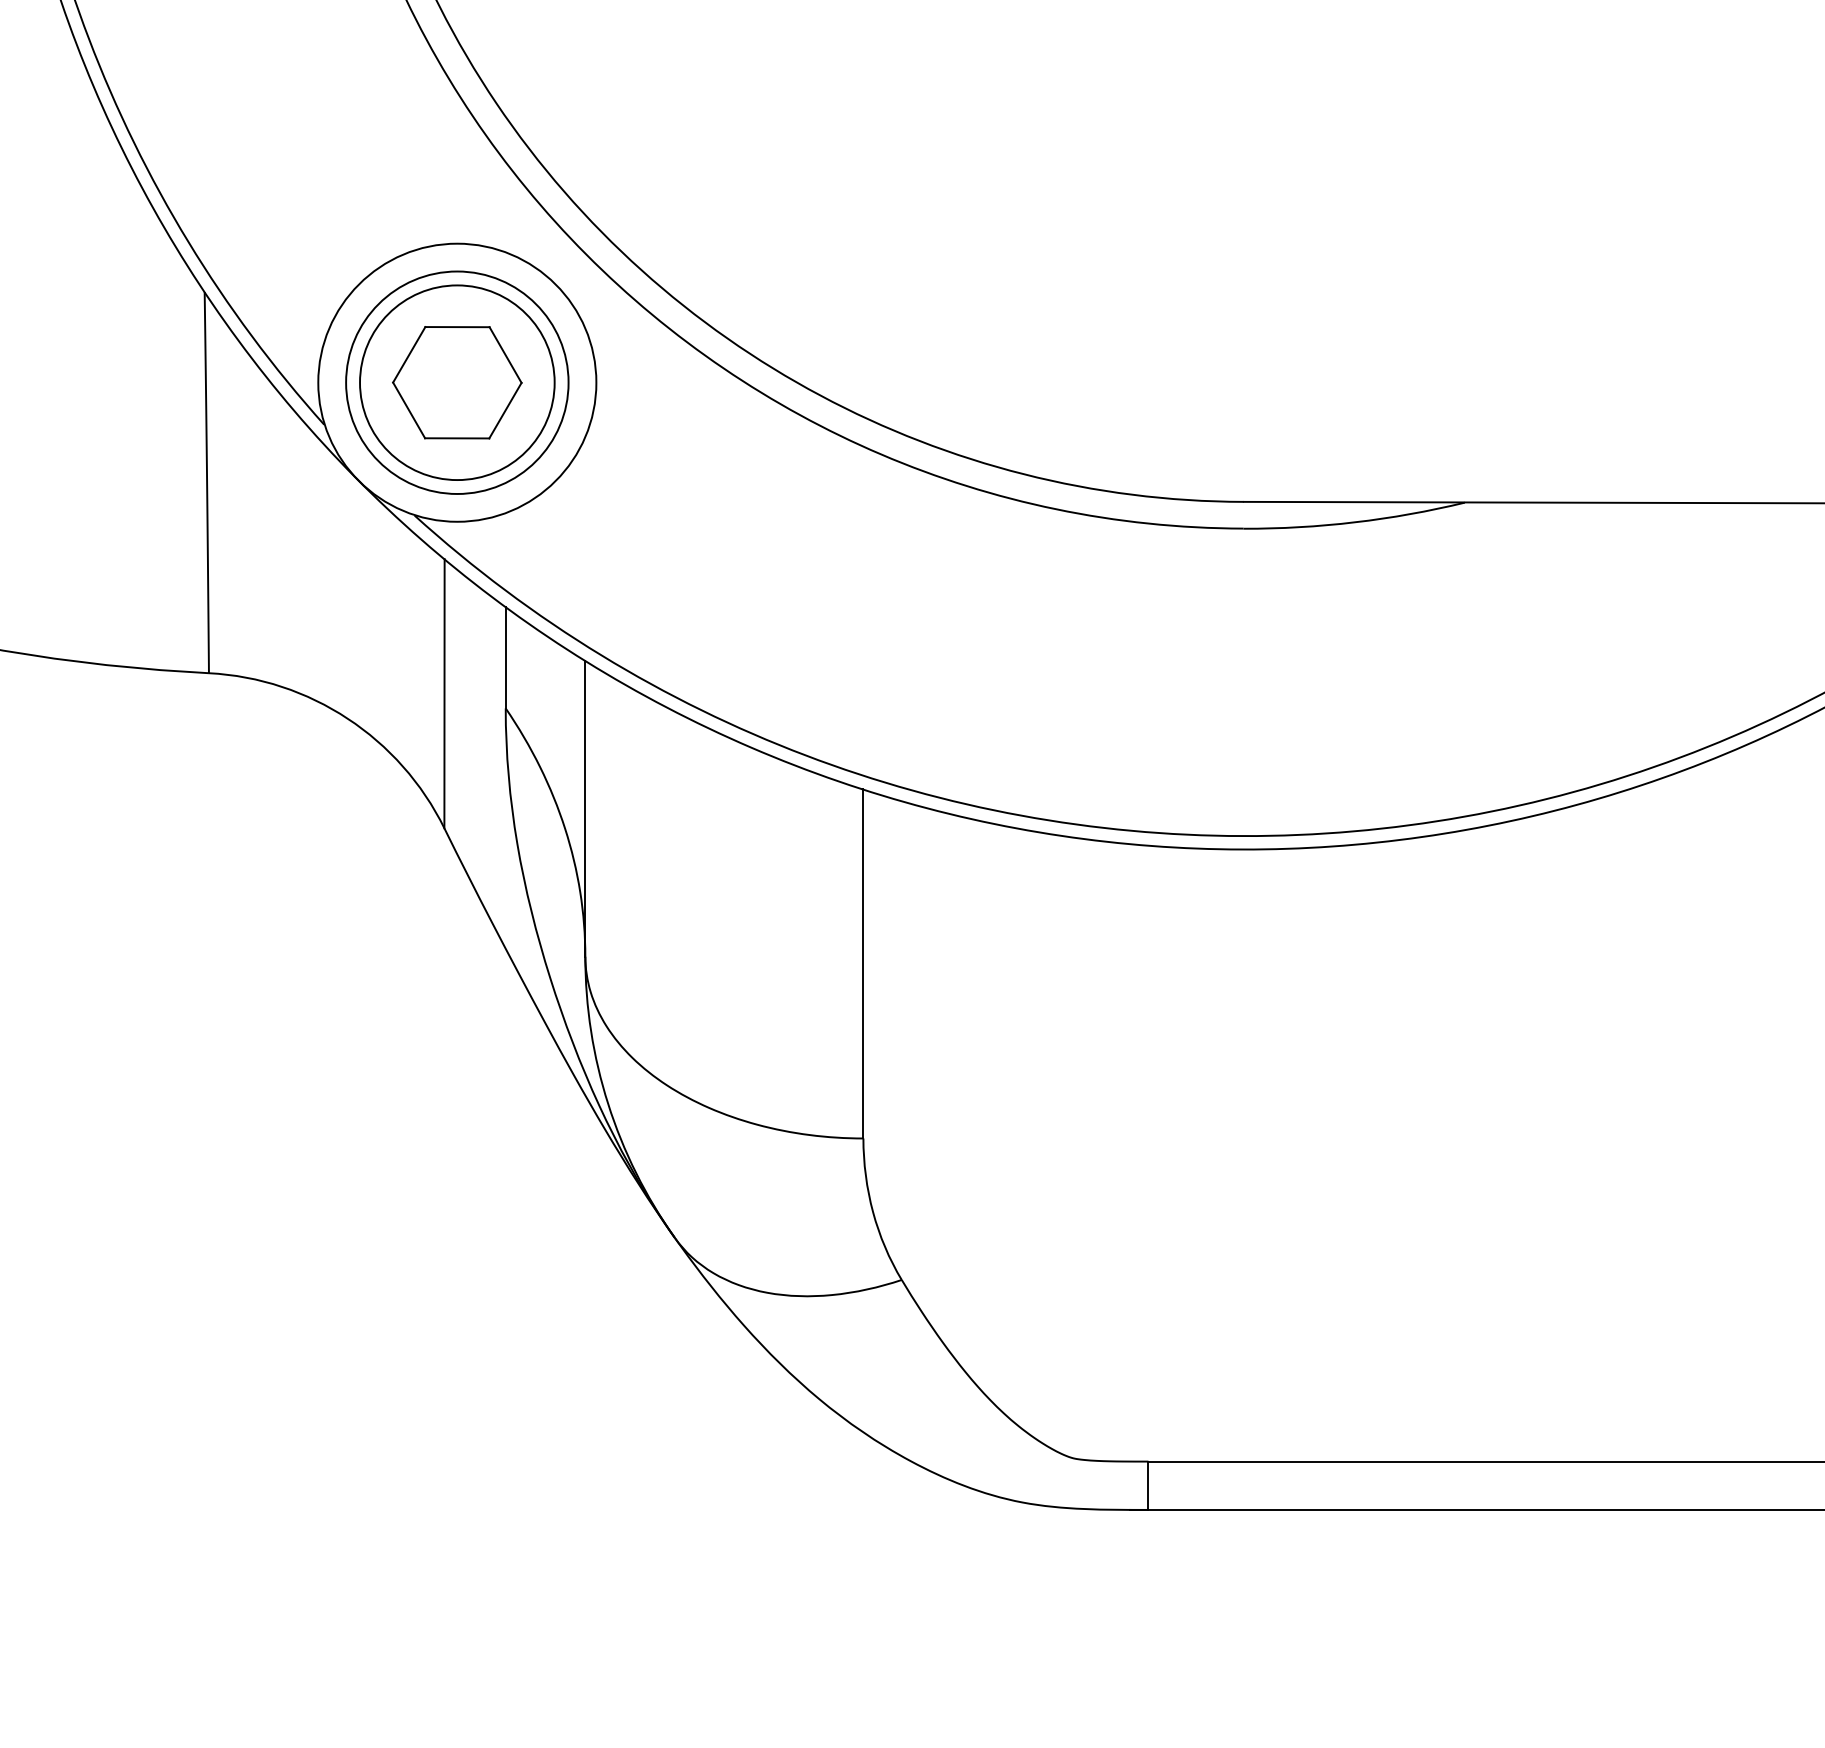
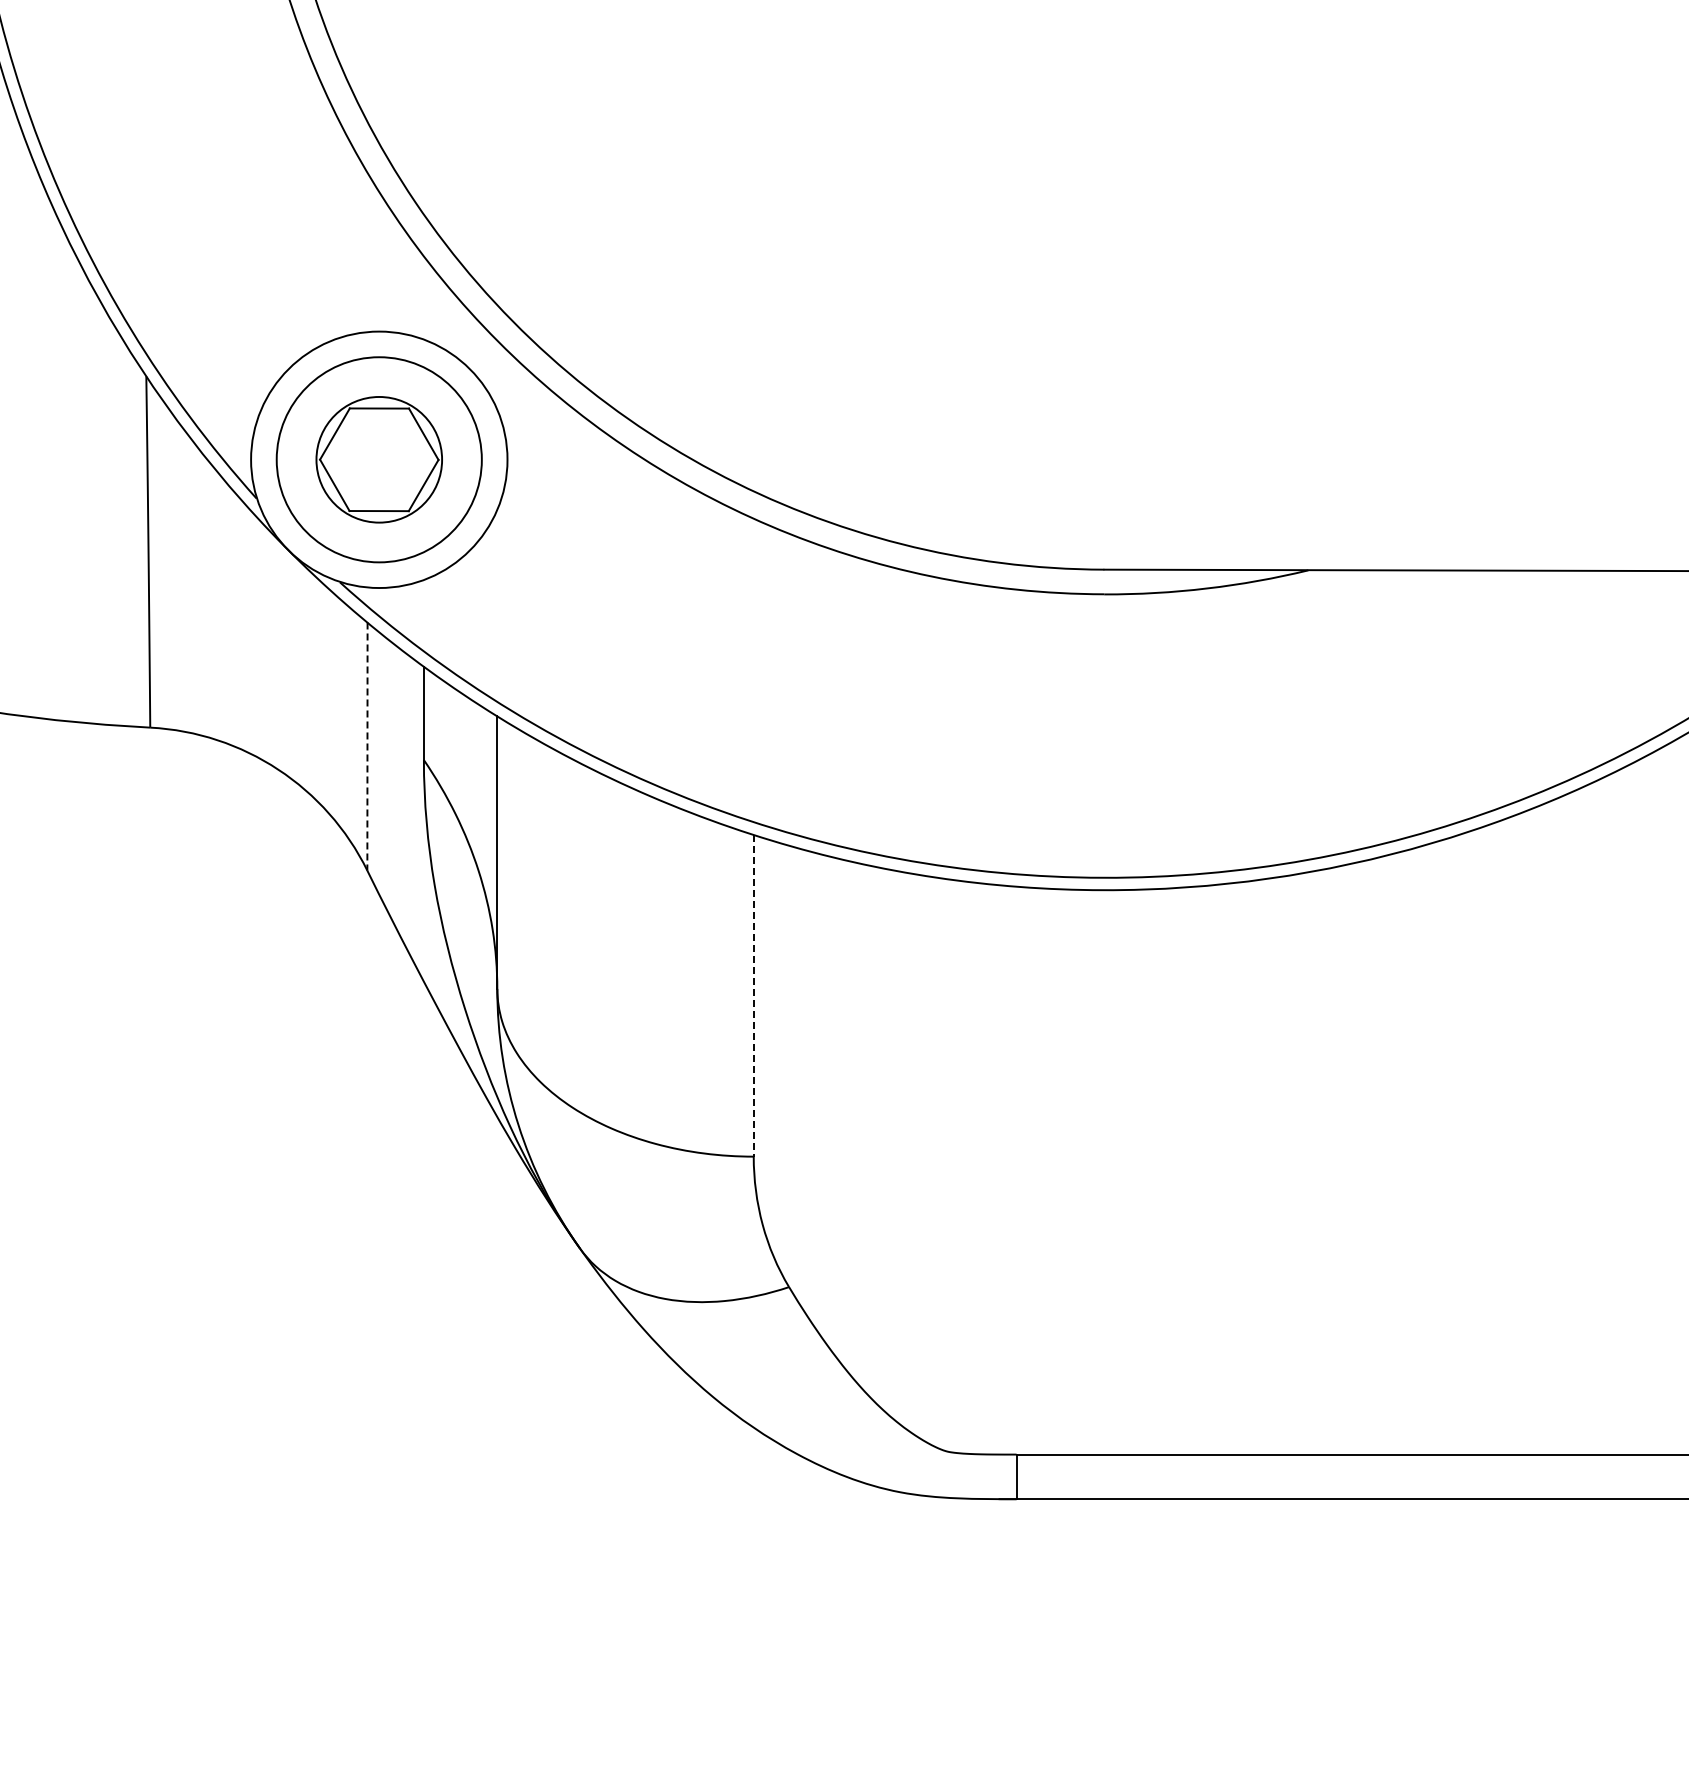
circle: (457, 382) -> (379, 459), size x0.7
line: (444, 694) -> (367, 747), solid -> dashed
line: (863, 963) -> (753, 995), solid -> dashed

